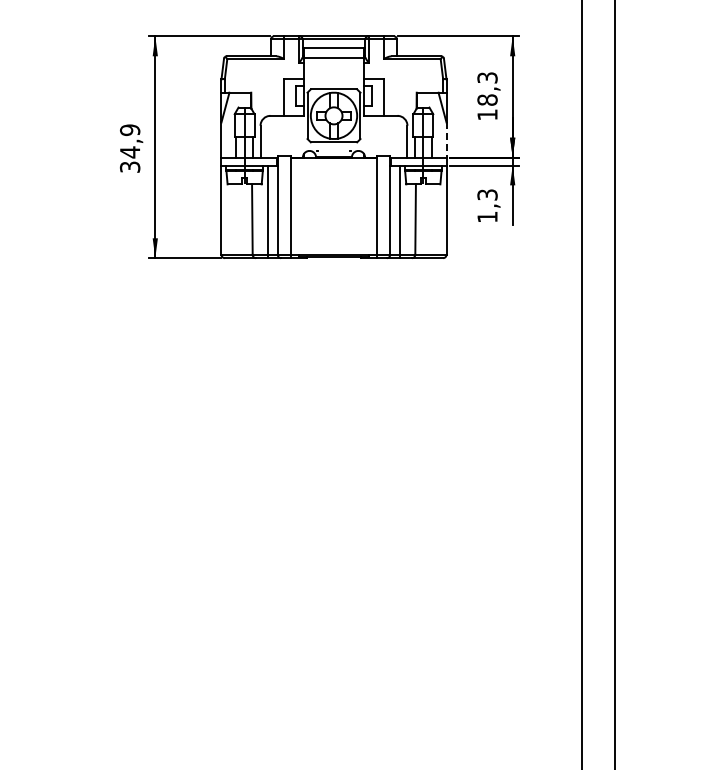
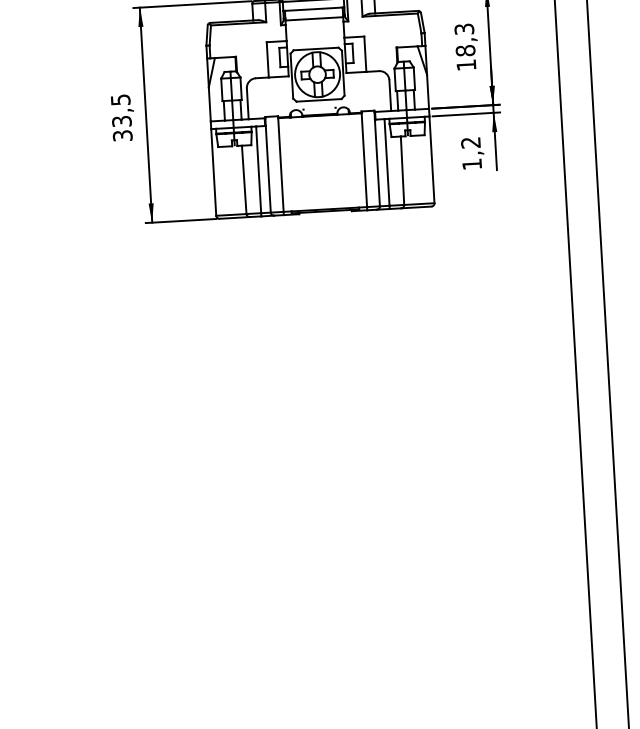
line: (446, 140) -> (428, 92), dashed -> solid
text: (129, 141) -> (120, 110), 34,9 -> 33,5
text: (487, 194) -> (470, 142), 1,3 -> 1,2

